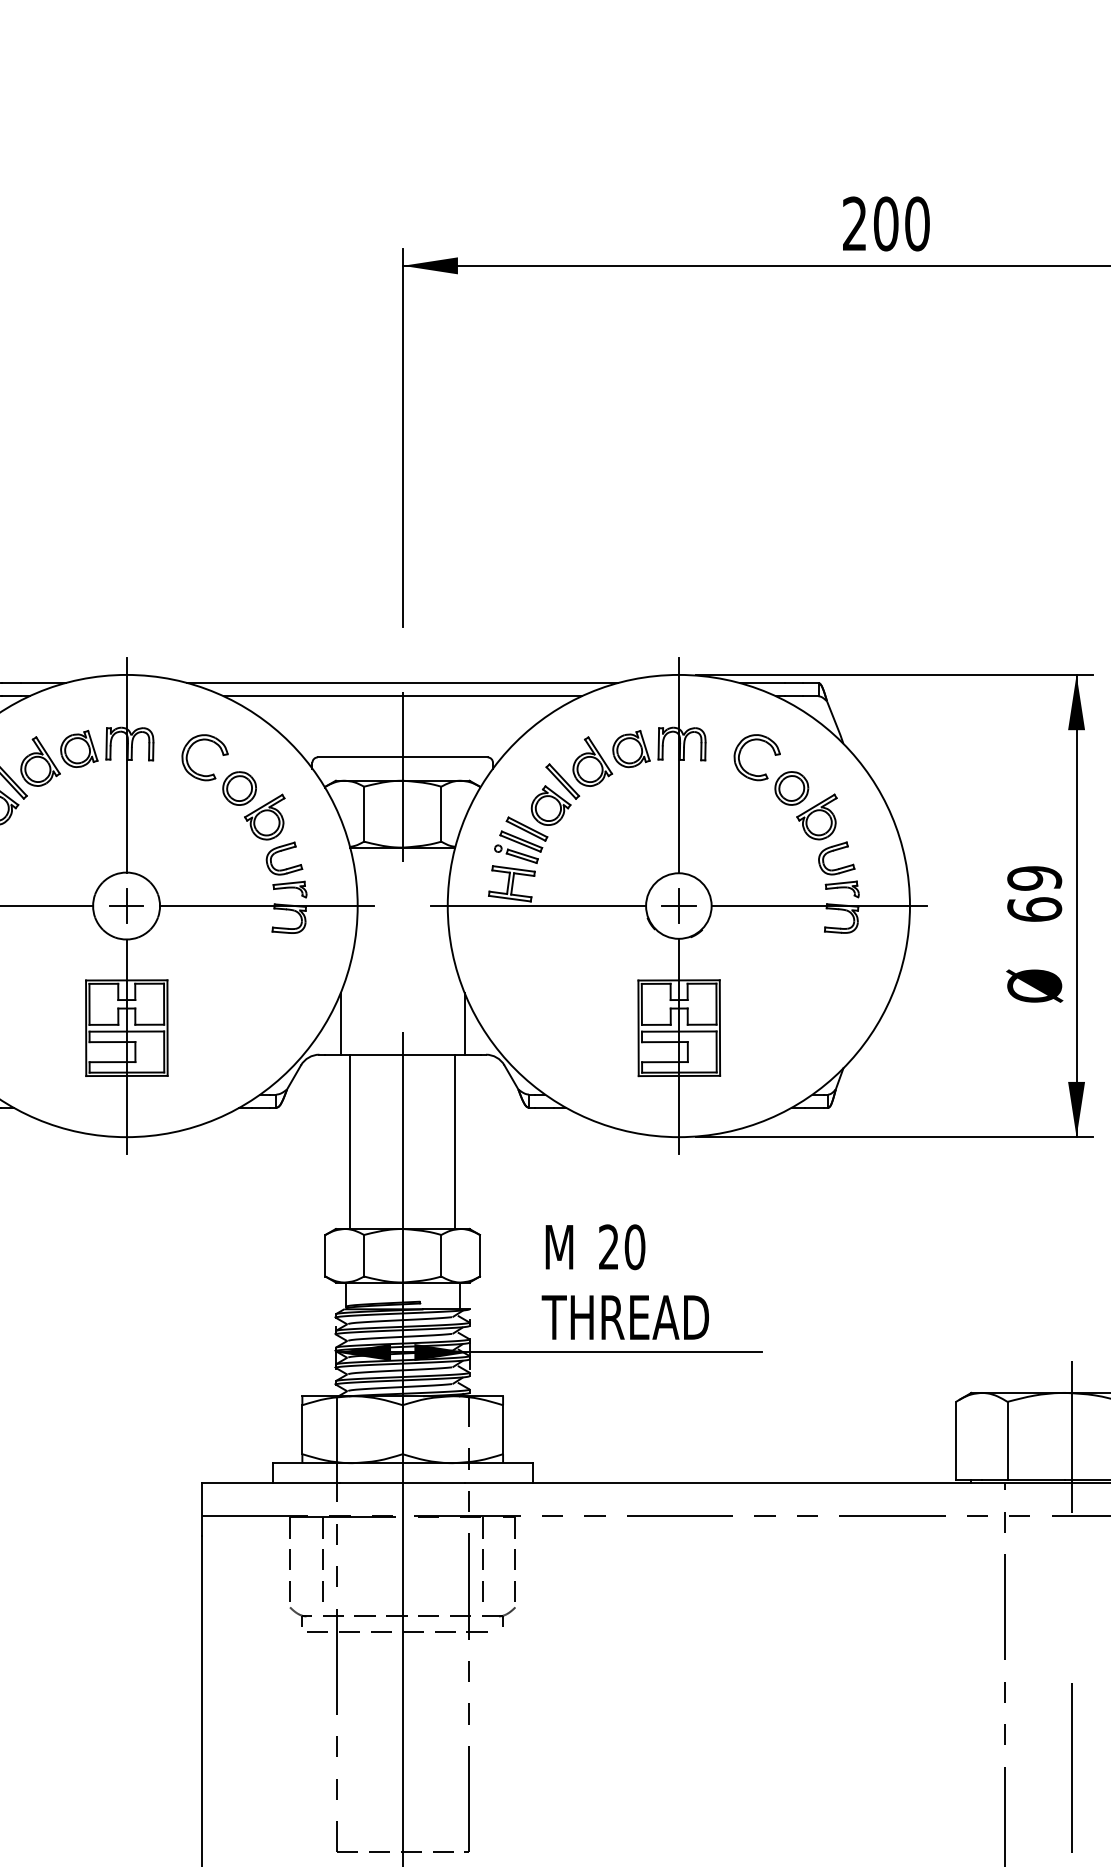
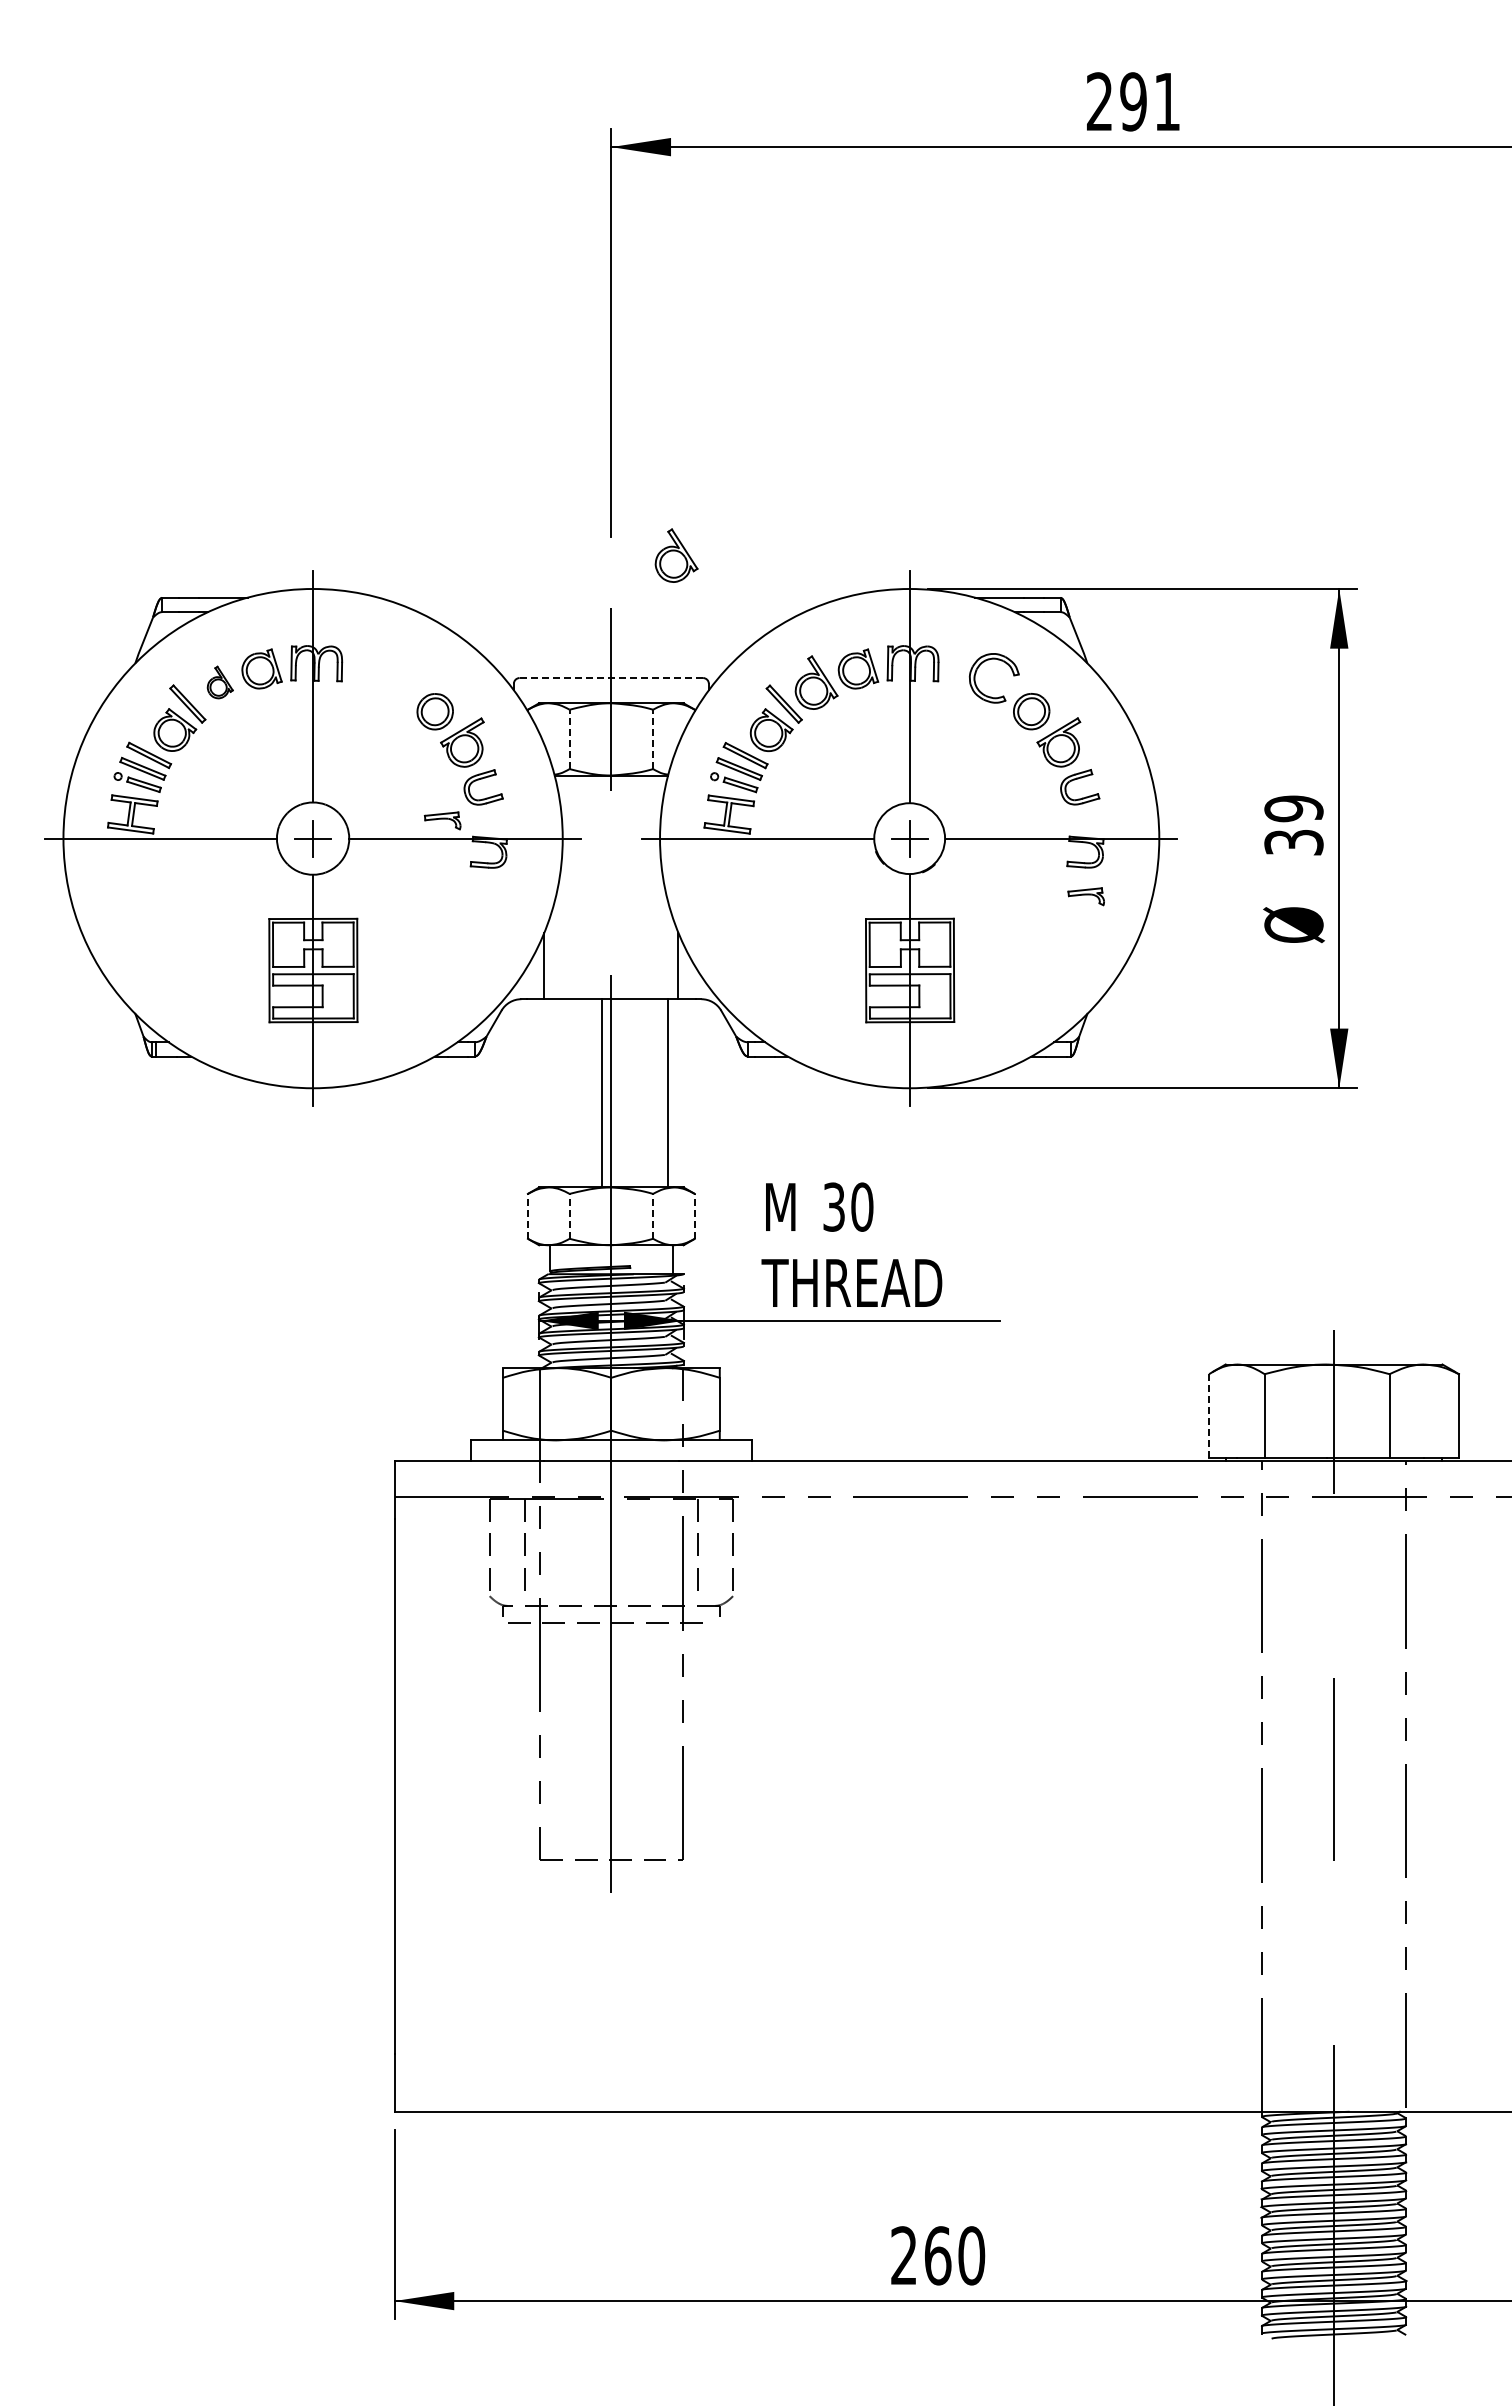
text: (901, 223) -> (1150, 101), 200 -> 291
part: (463, 643) -> (676, 555), added
line: (402, 682) -> (611, 597), removed
line: (401, 696) -> (610, 612), removed
part: (190, 748) -> (382, 668), removed
line: (402, 757) -> (611, 678), solid -> dashed
part: (40, 761) -> (220, 682), size x0.6
line: (363, 814) -> (569, 739), solid -> dashed
line: (441, 814) -> (653, 739), solid -> dashed
part: (289, 889) -> (442, 820), moved
part: (841, 889) -> (1085, 896), moved
text: (1034, 909) -> (1293, 842), 69 -> 39
line: (350, 1142) -> (601, 1093), moved
text: (608, 1246) -> (833, 1206), 20 -> 30
line: (325, 1254) -> (527, 1215), solid -> dashed
line: (363, 1254) -> (569, 1215), solid -> dashed
line: (441, 1254) -> (653, 1215), solid -> dashed
line: (479, 1254) -> (694, 1215), solid -> dashed
line: (956, 1440) -> (1209, 1415), solid -> dashed

